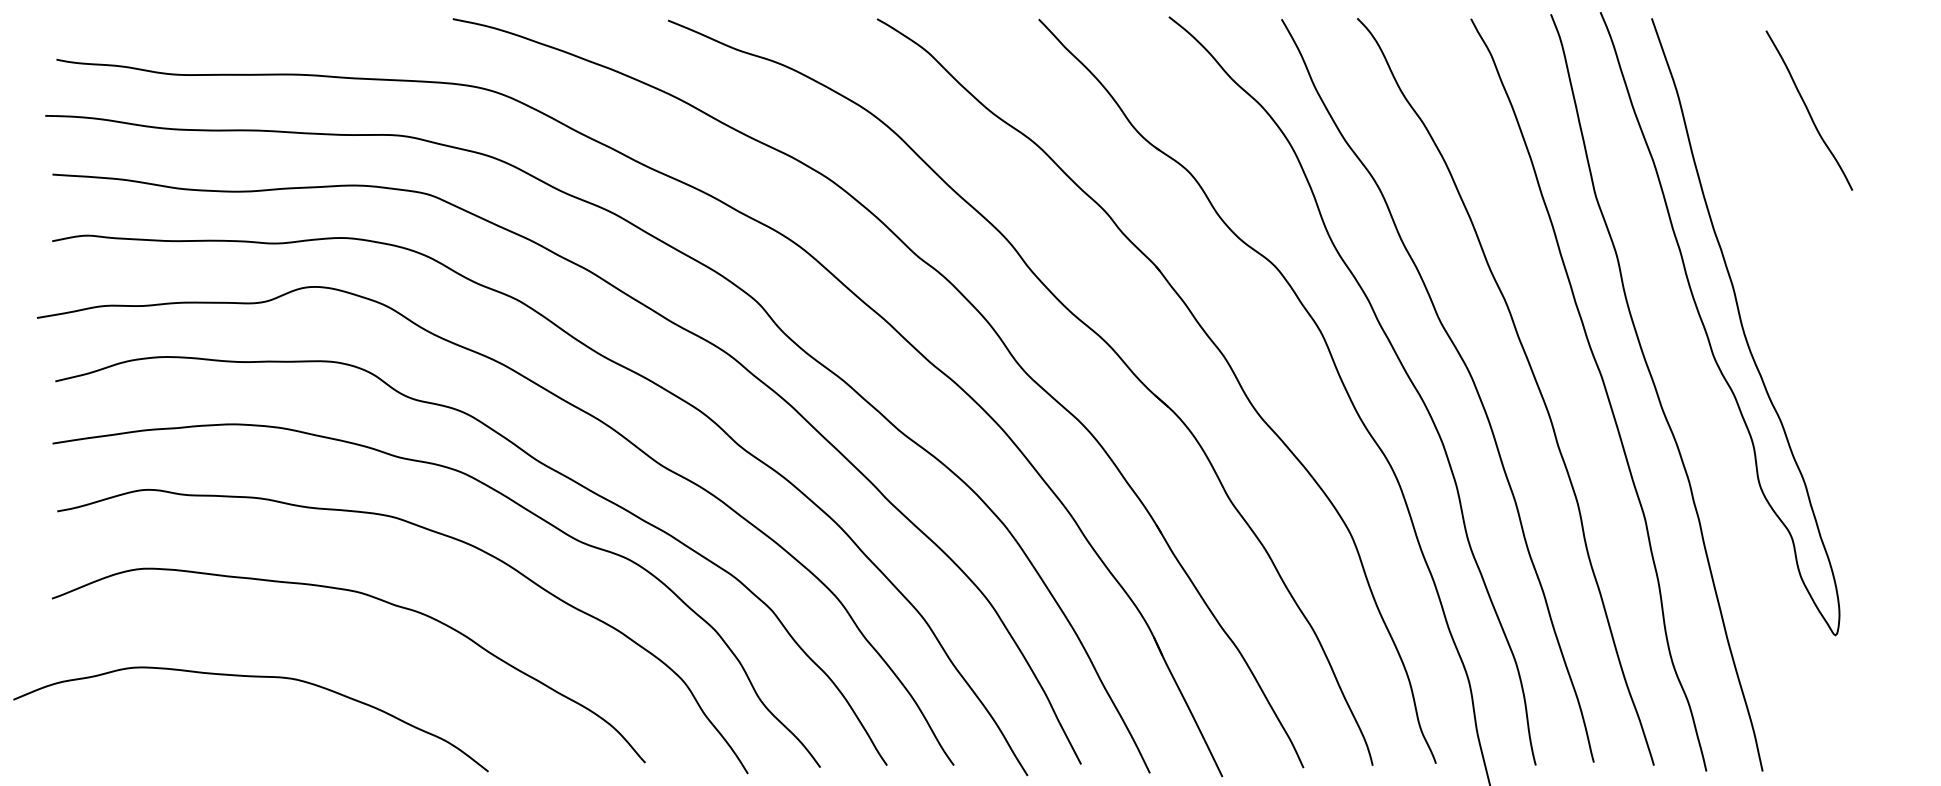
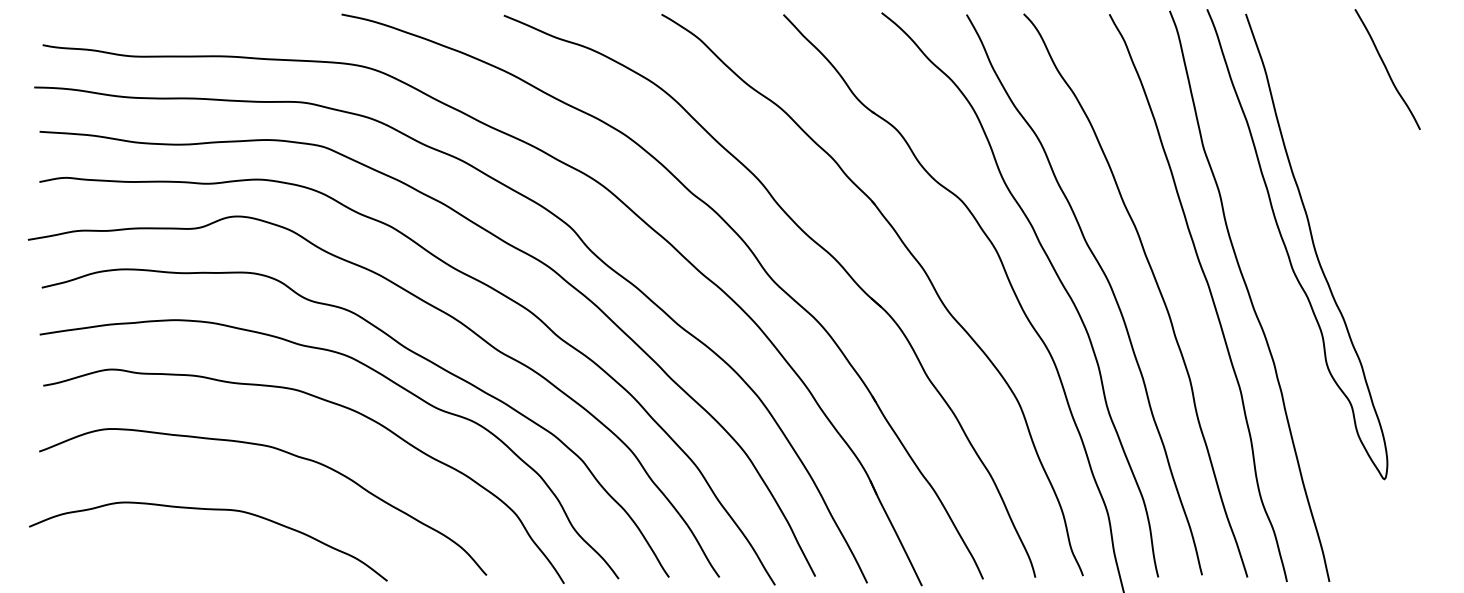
curve: (1809, 110) -> (1387, 69), moved
curve: (251, 678) -> (208, 510), moved

